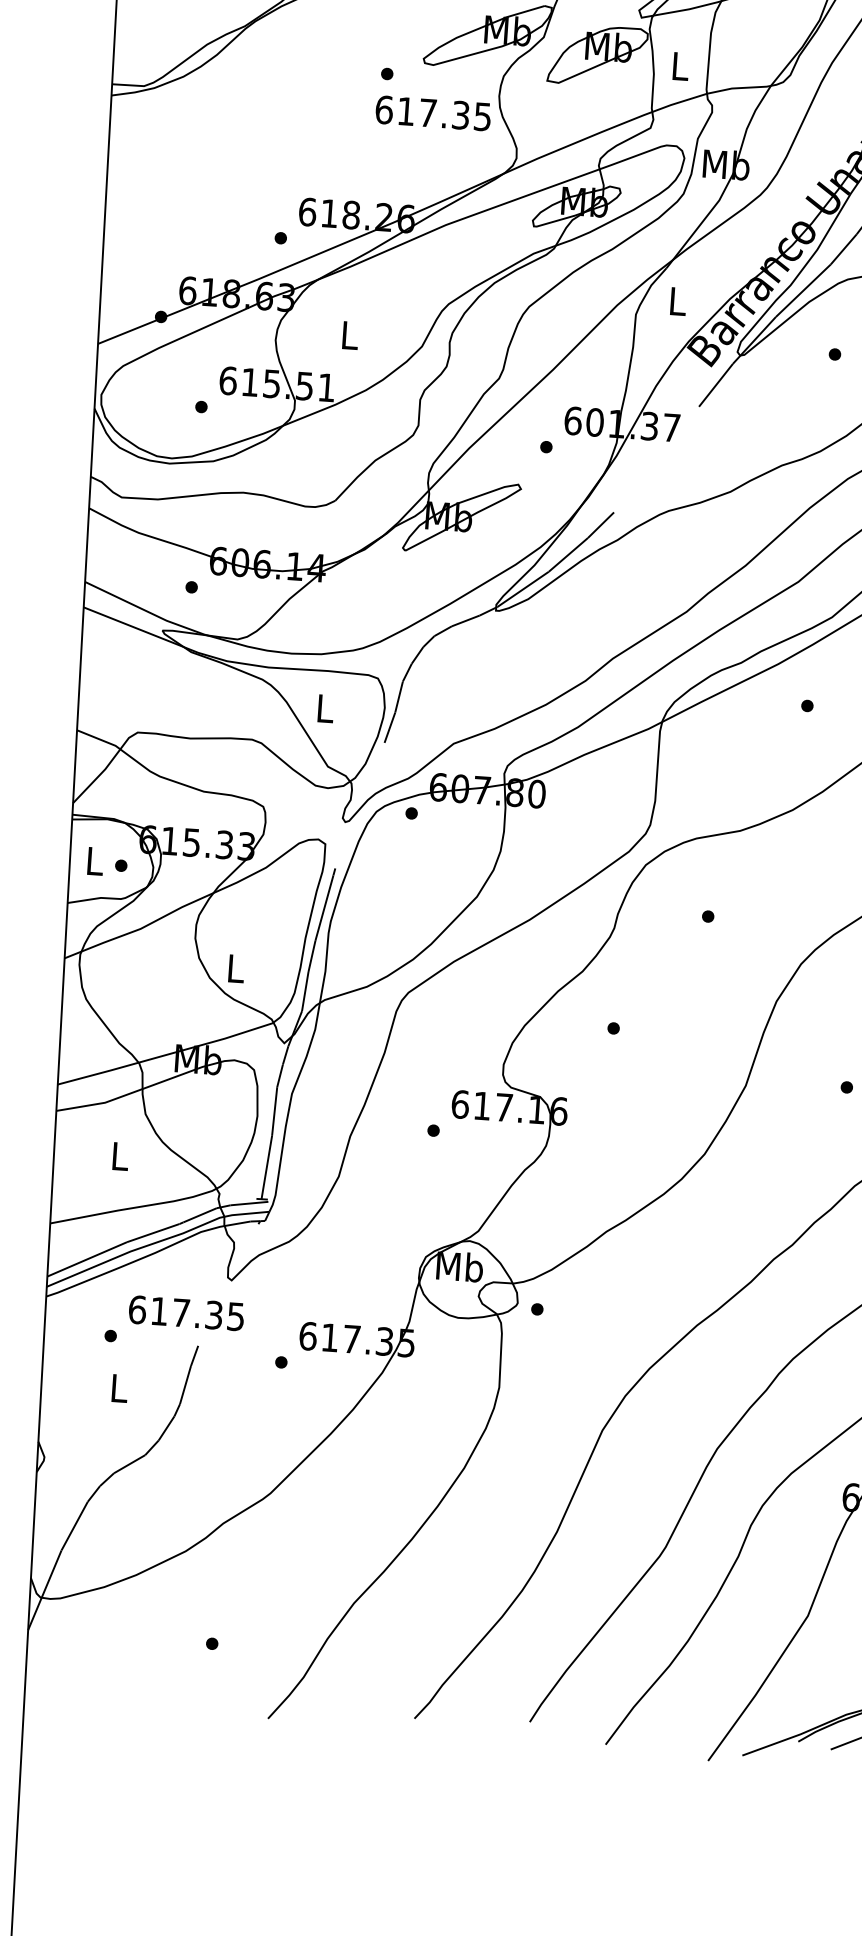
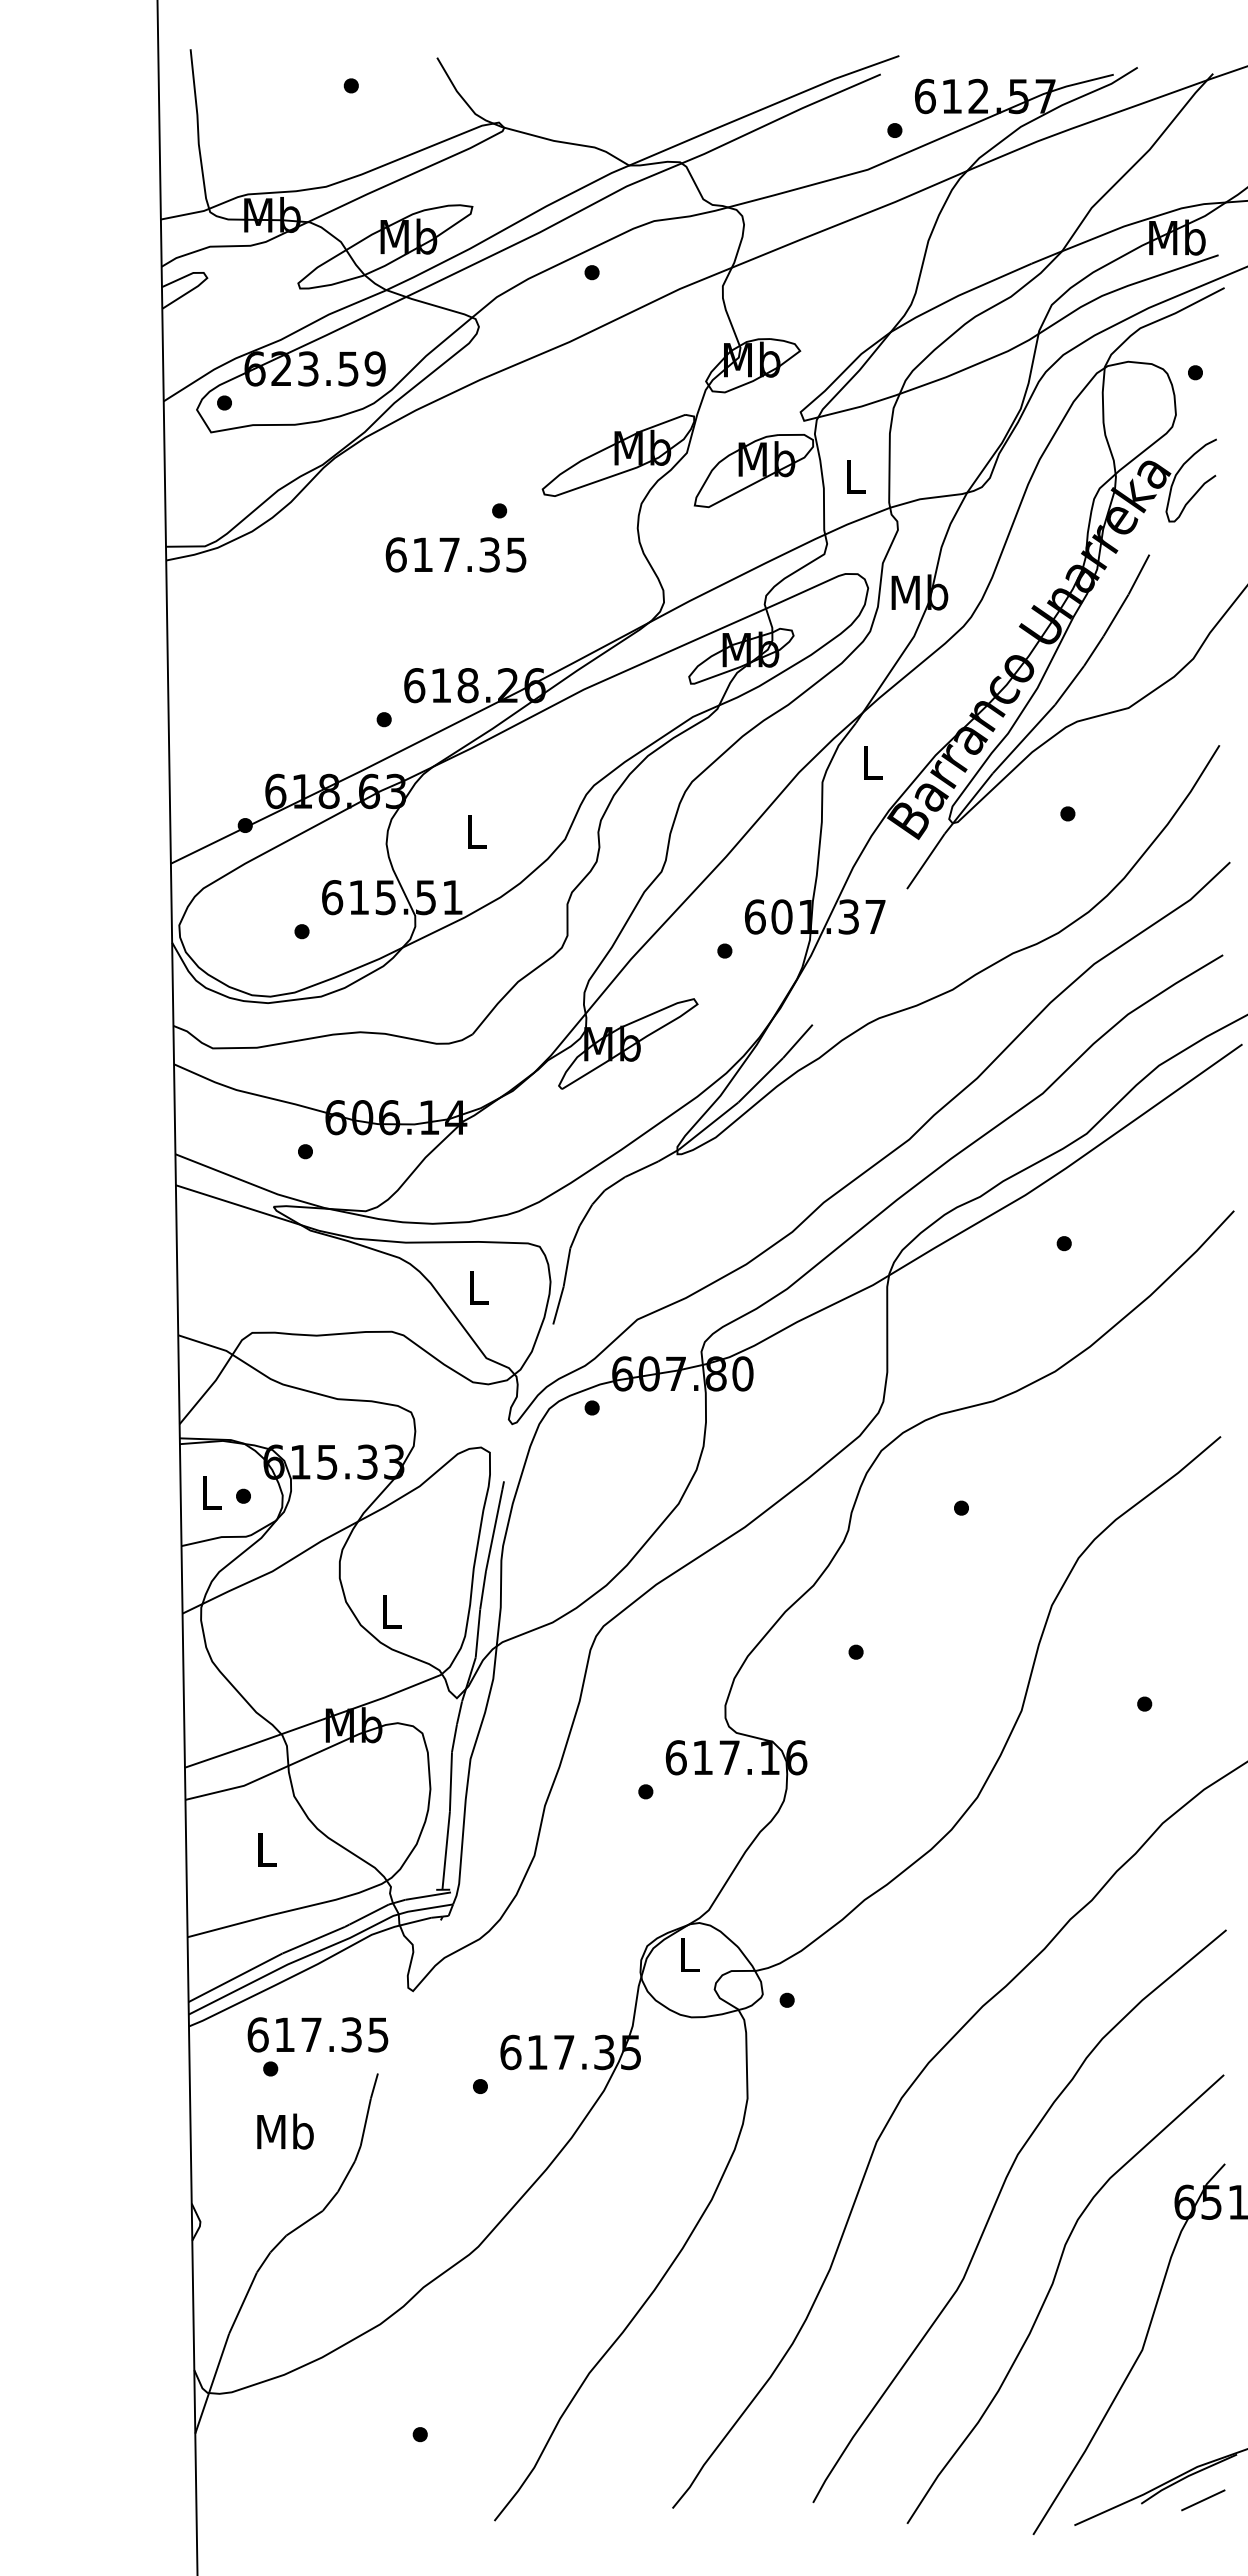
text: (432, 113) -> (455, 554), moved
text: (459, 1267) -> (689, 1955), Mb -> L
text: (186, 1312) -> (317, 2034), moved
text: (119, 1388) -> (285, 2131), L -> Mb

